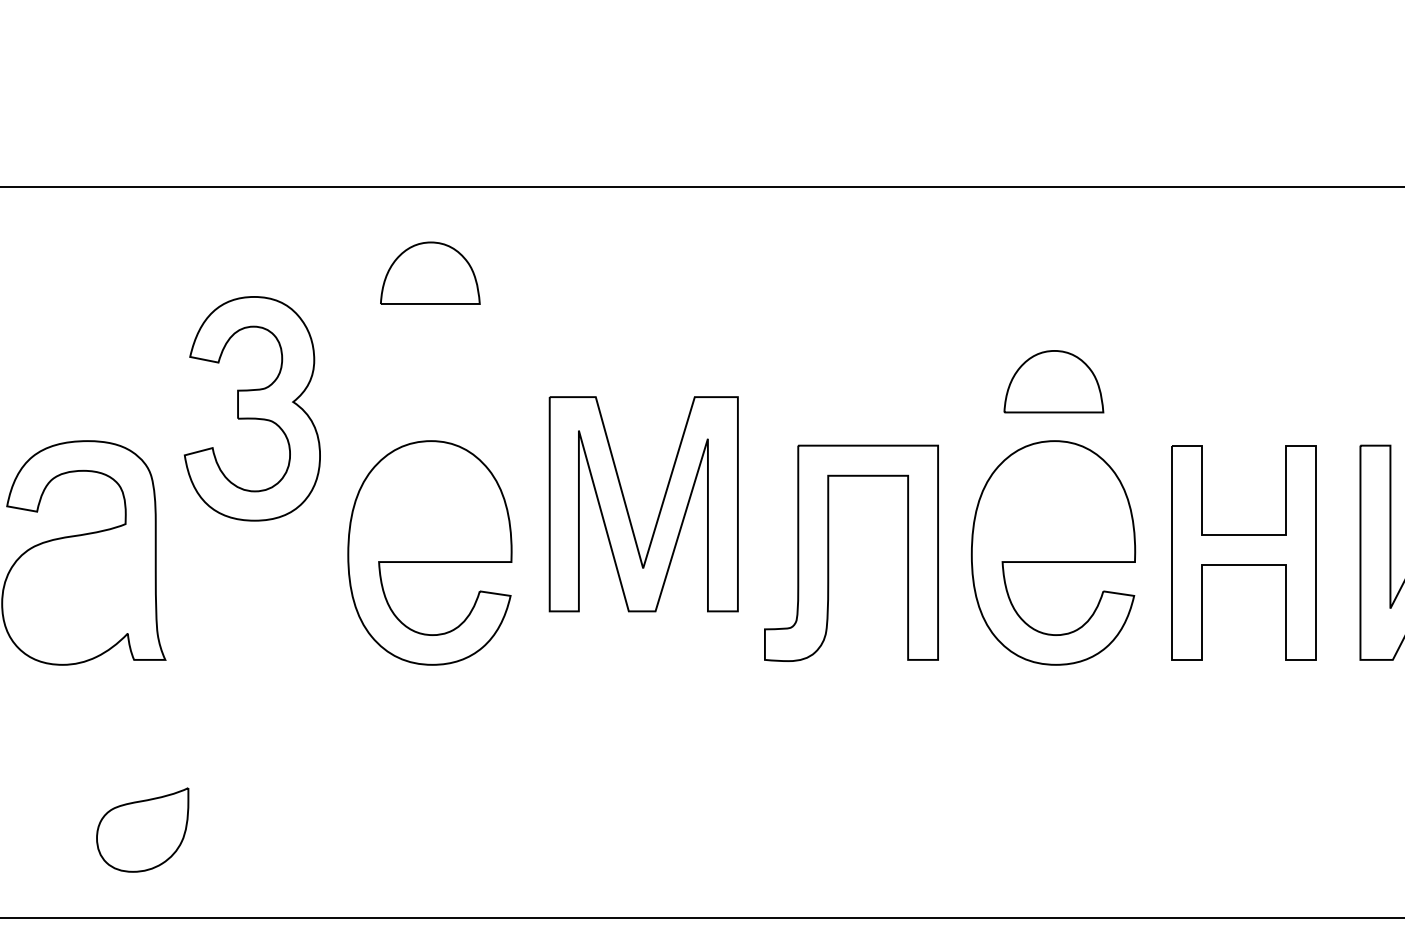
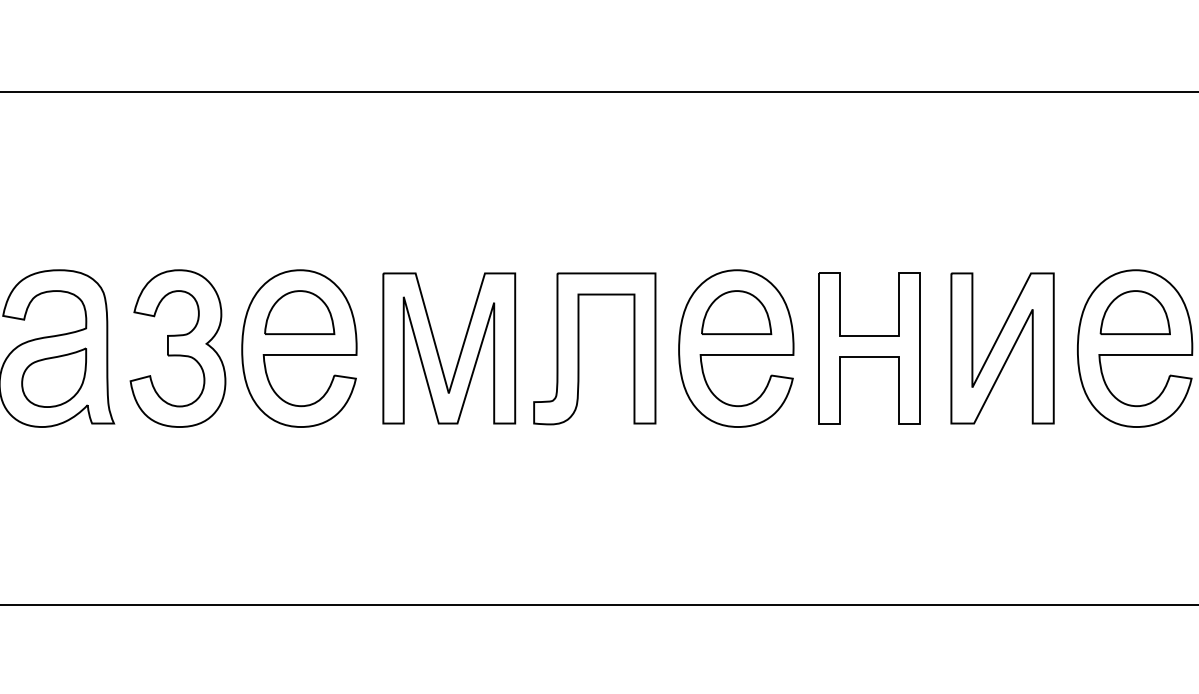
part: (430, 273) -> (299, 312), moved
part: (1053, 381) -> (736, 312), moved
part: (251, 408) -> (177, 348), moved
part: (659, 507) -> (460, 350), moved
part: (143, 829) -> (54, 377), moved

